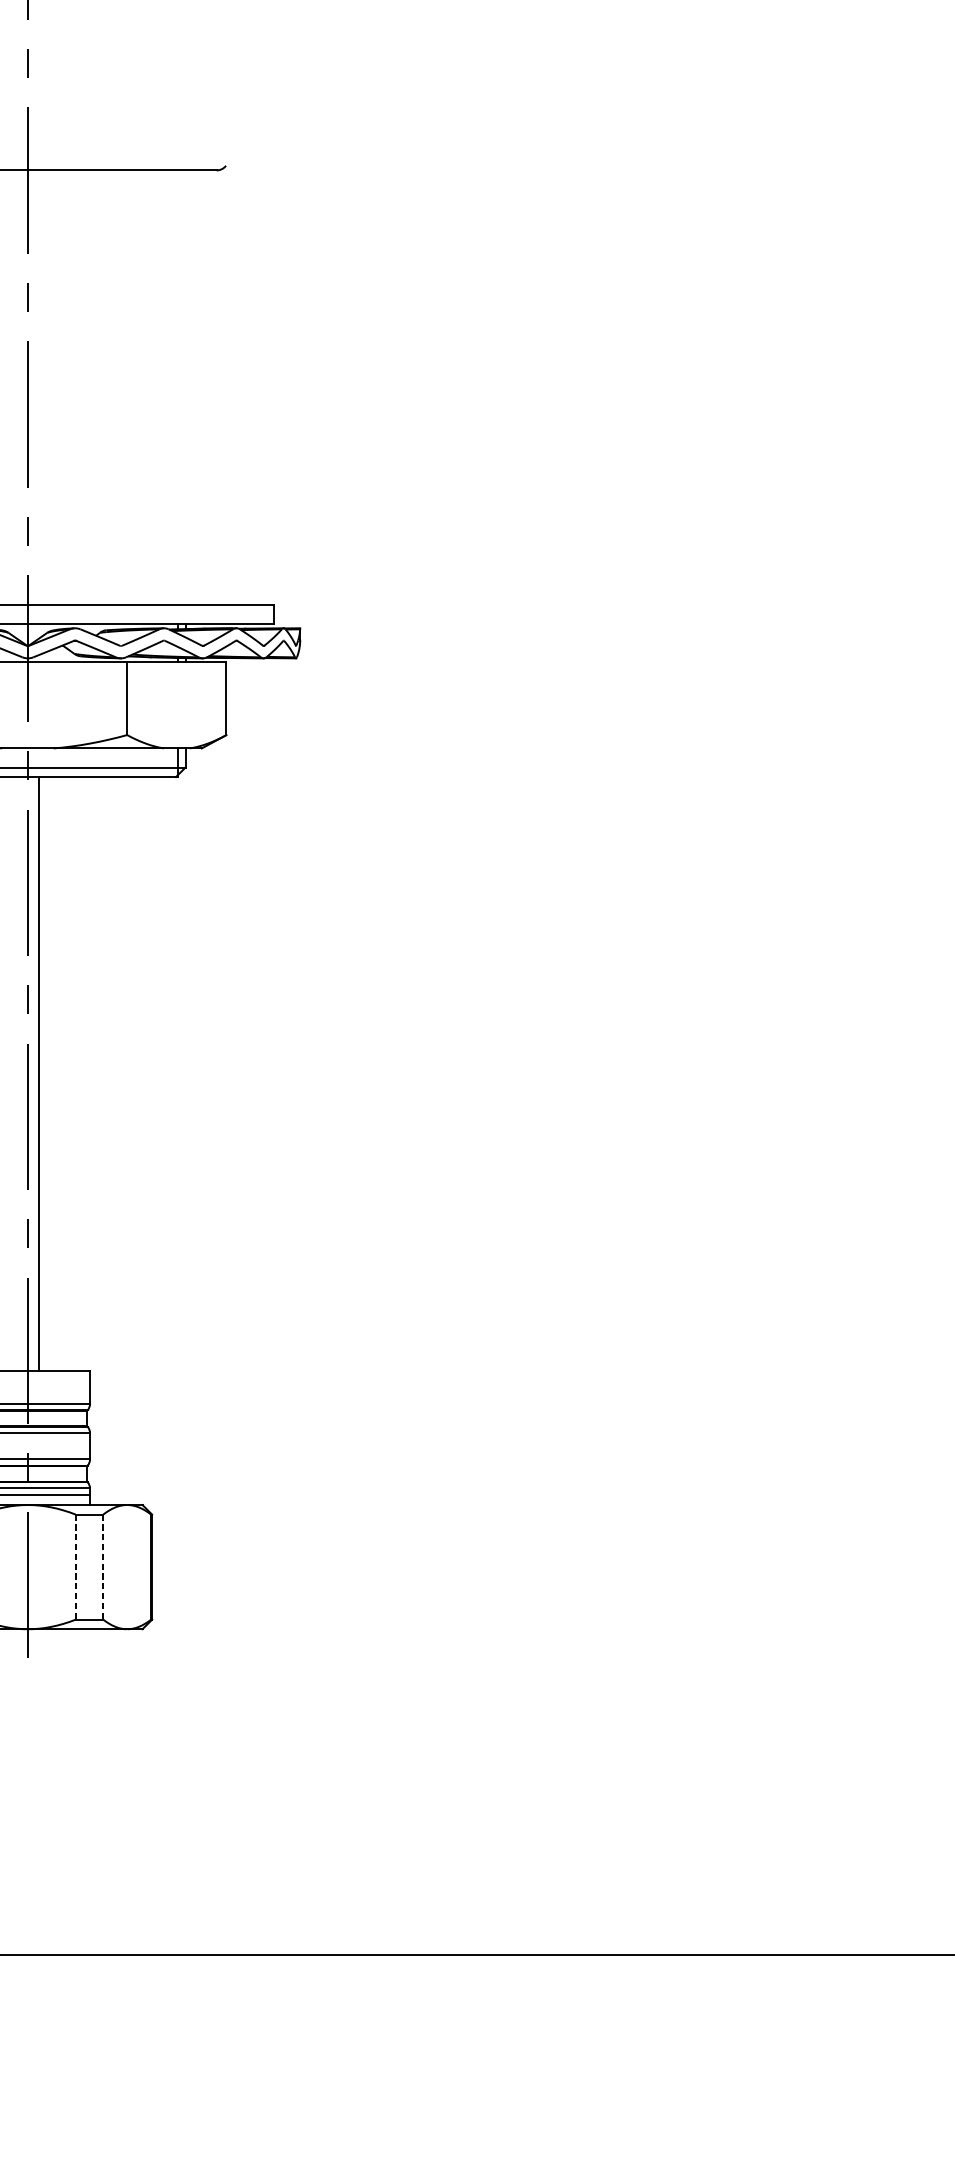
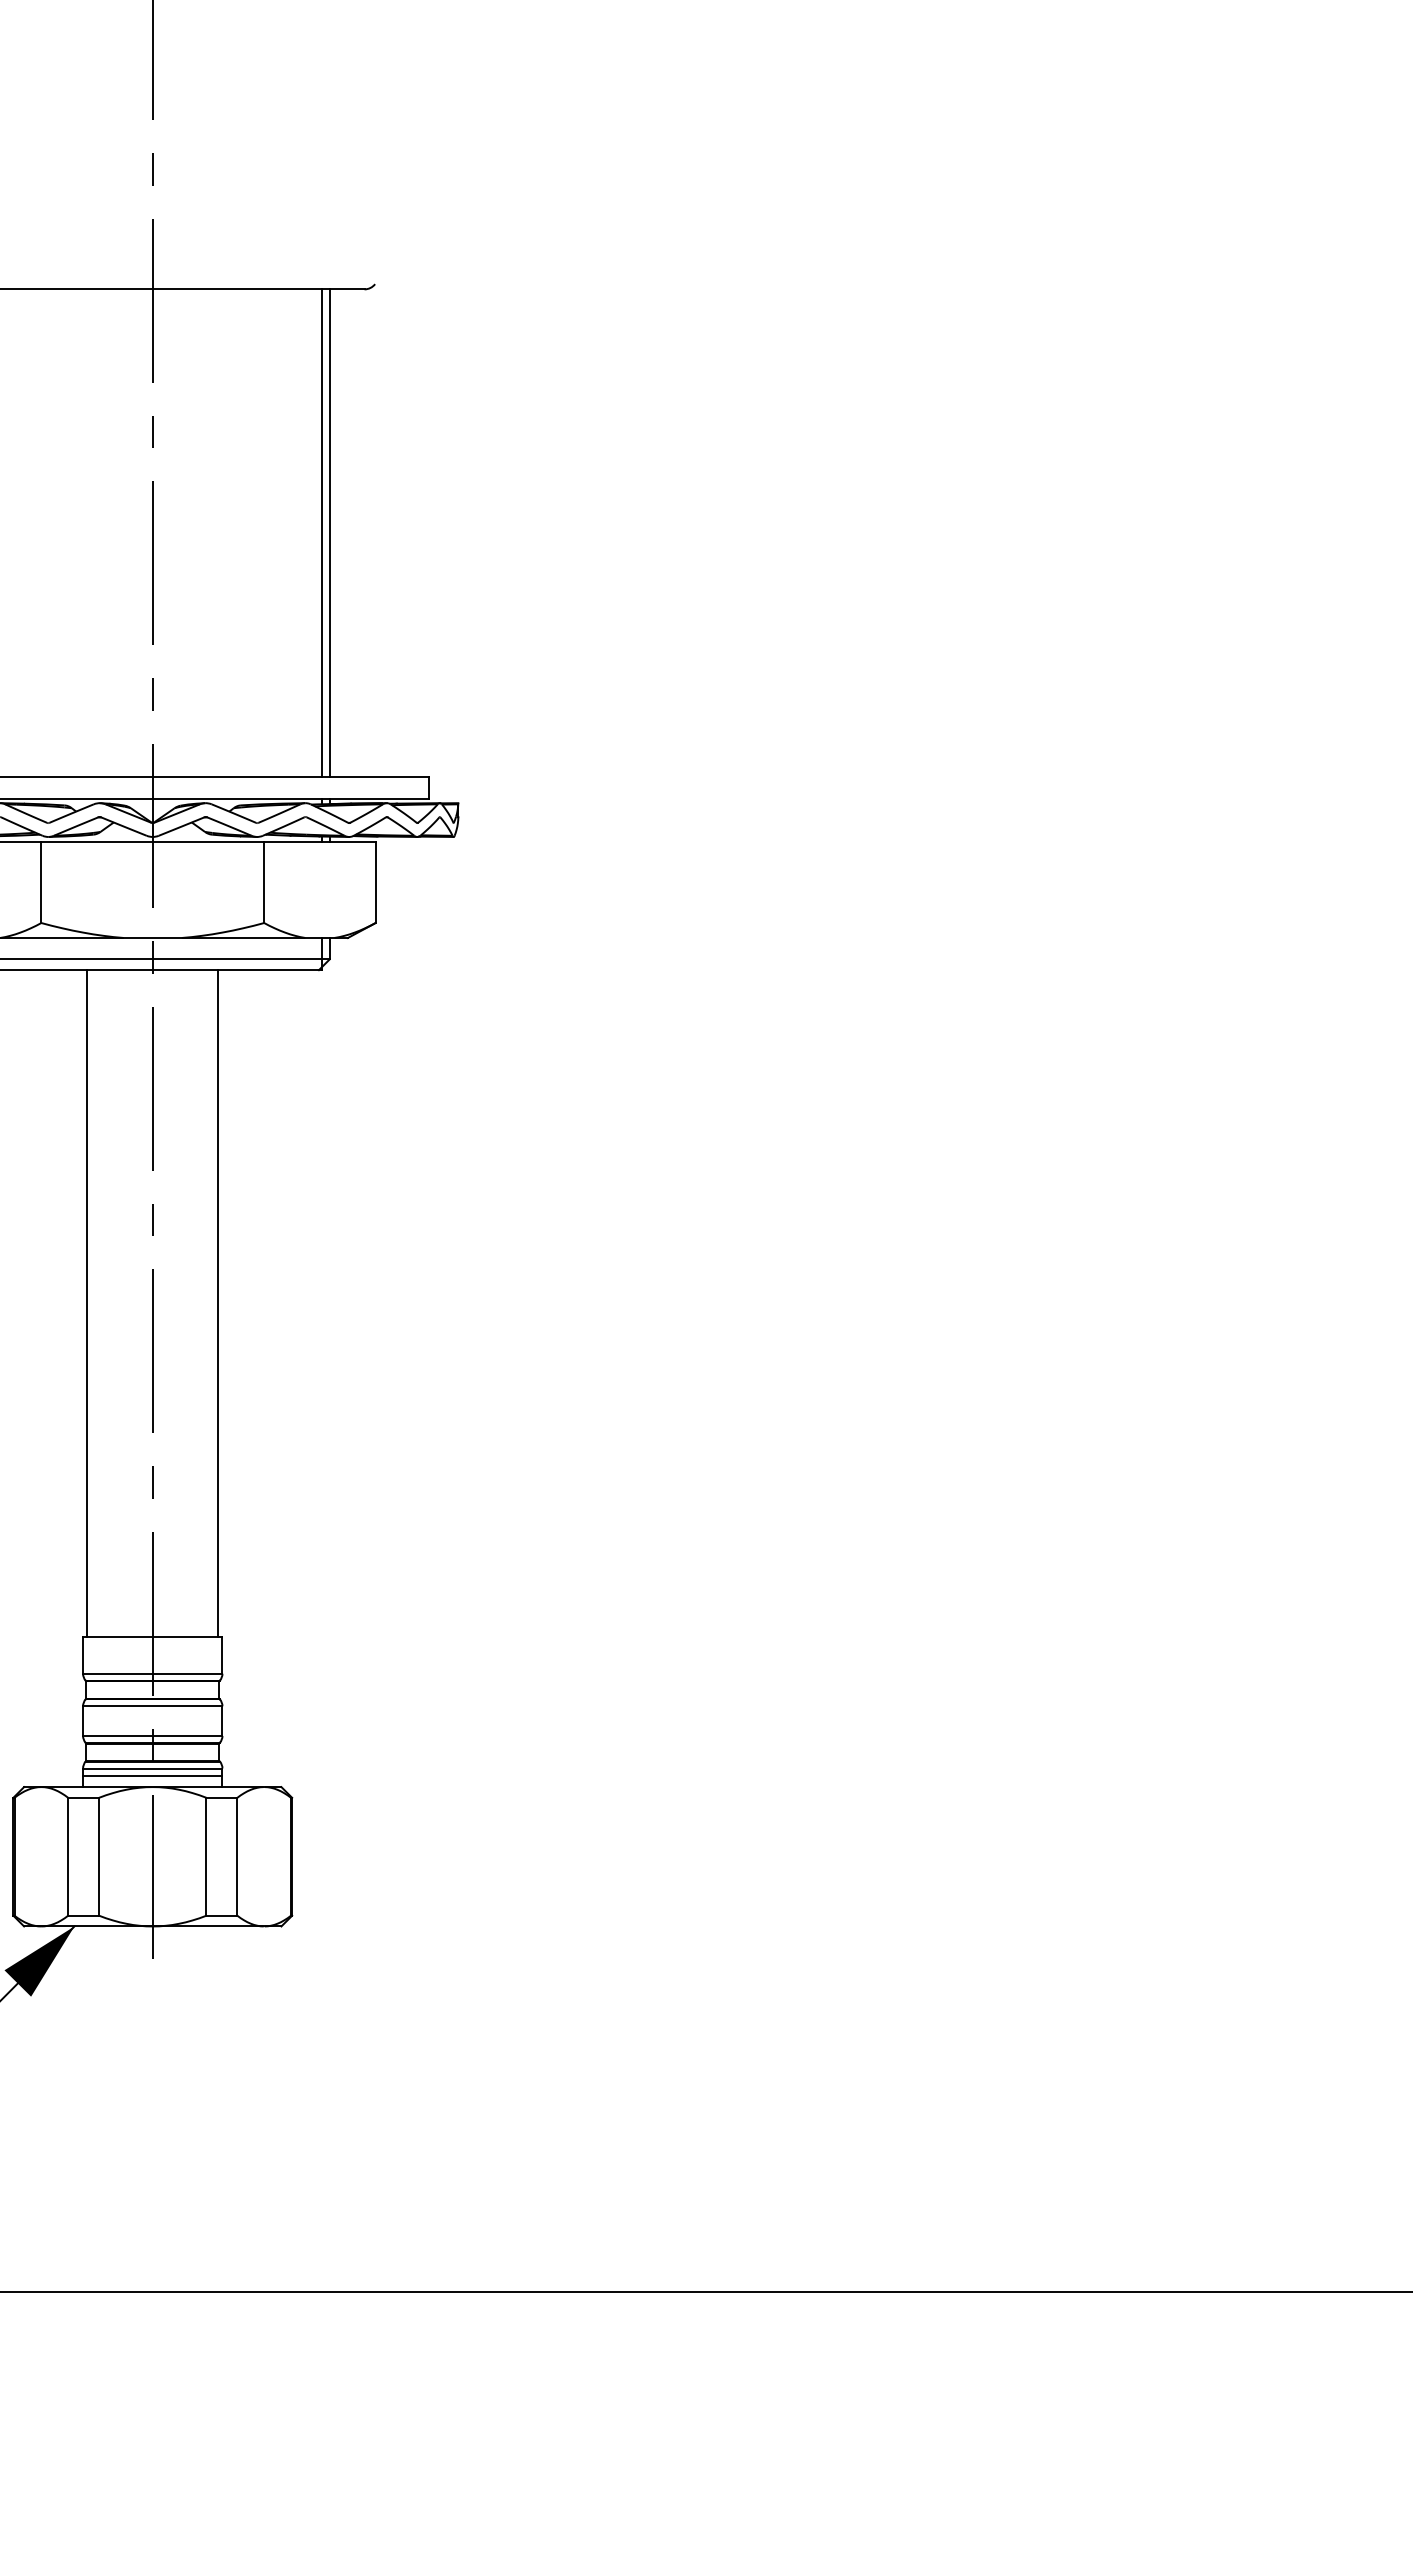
line: (178, 387) -> (321, 533), added
line: (185, 387) -> (329, 533), added
line: (39, 1074) -> (218, 1303), moved
line: (75, 1566) -> (206, 1856), dashed -> solid
line: (103, 1566) -> (237, 1856), dashed -> solid

